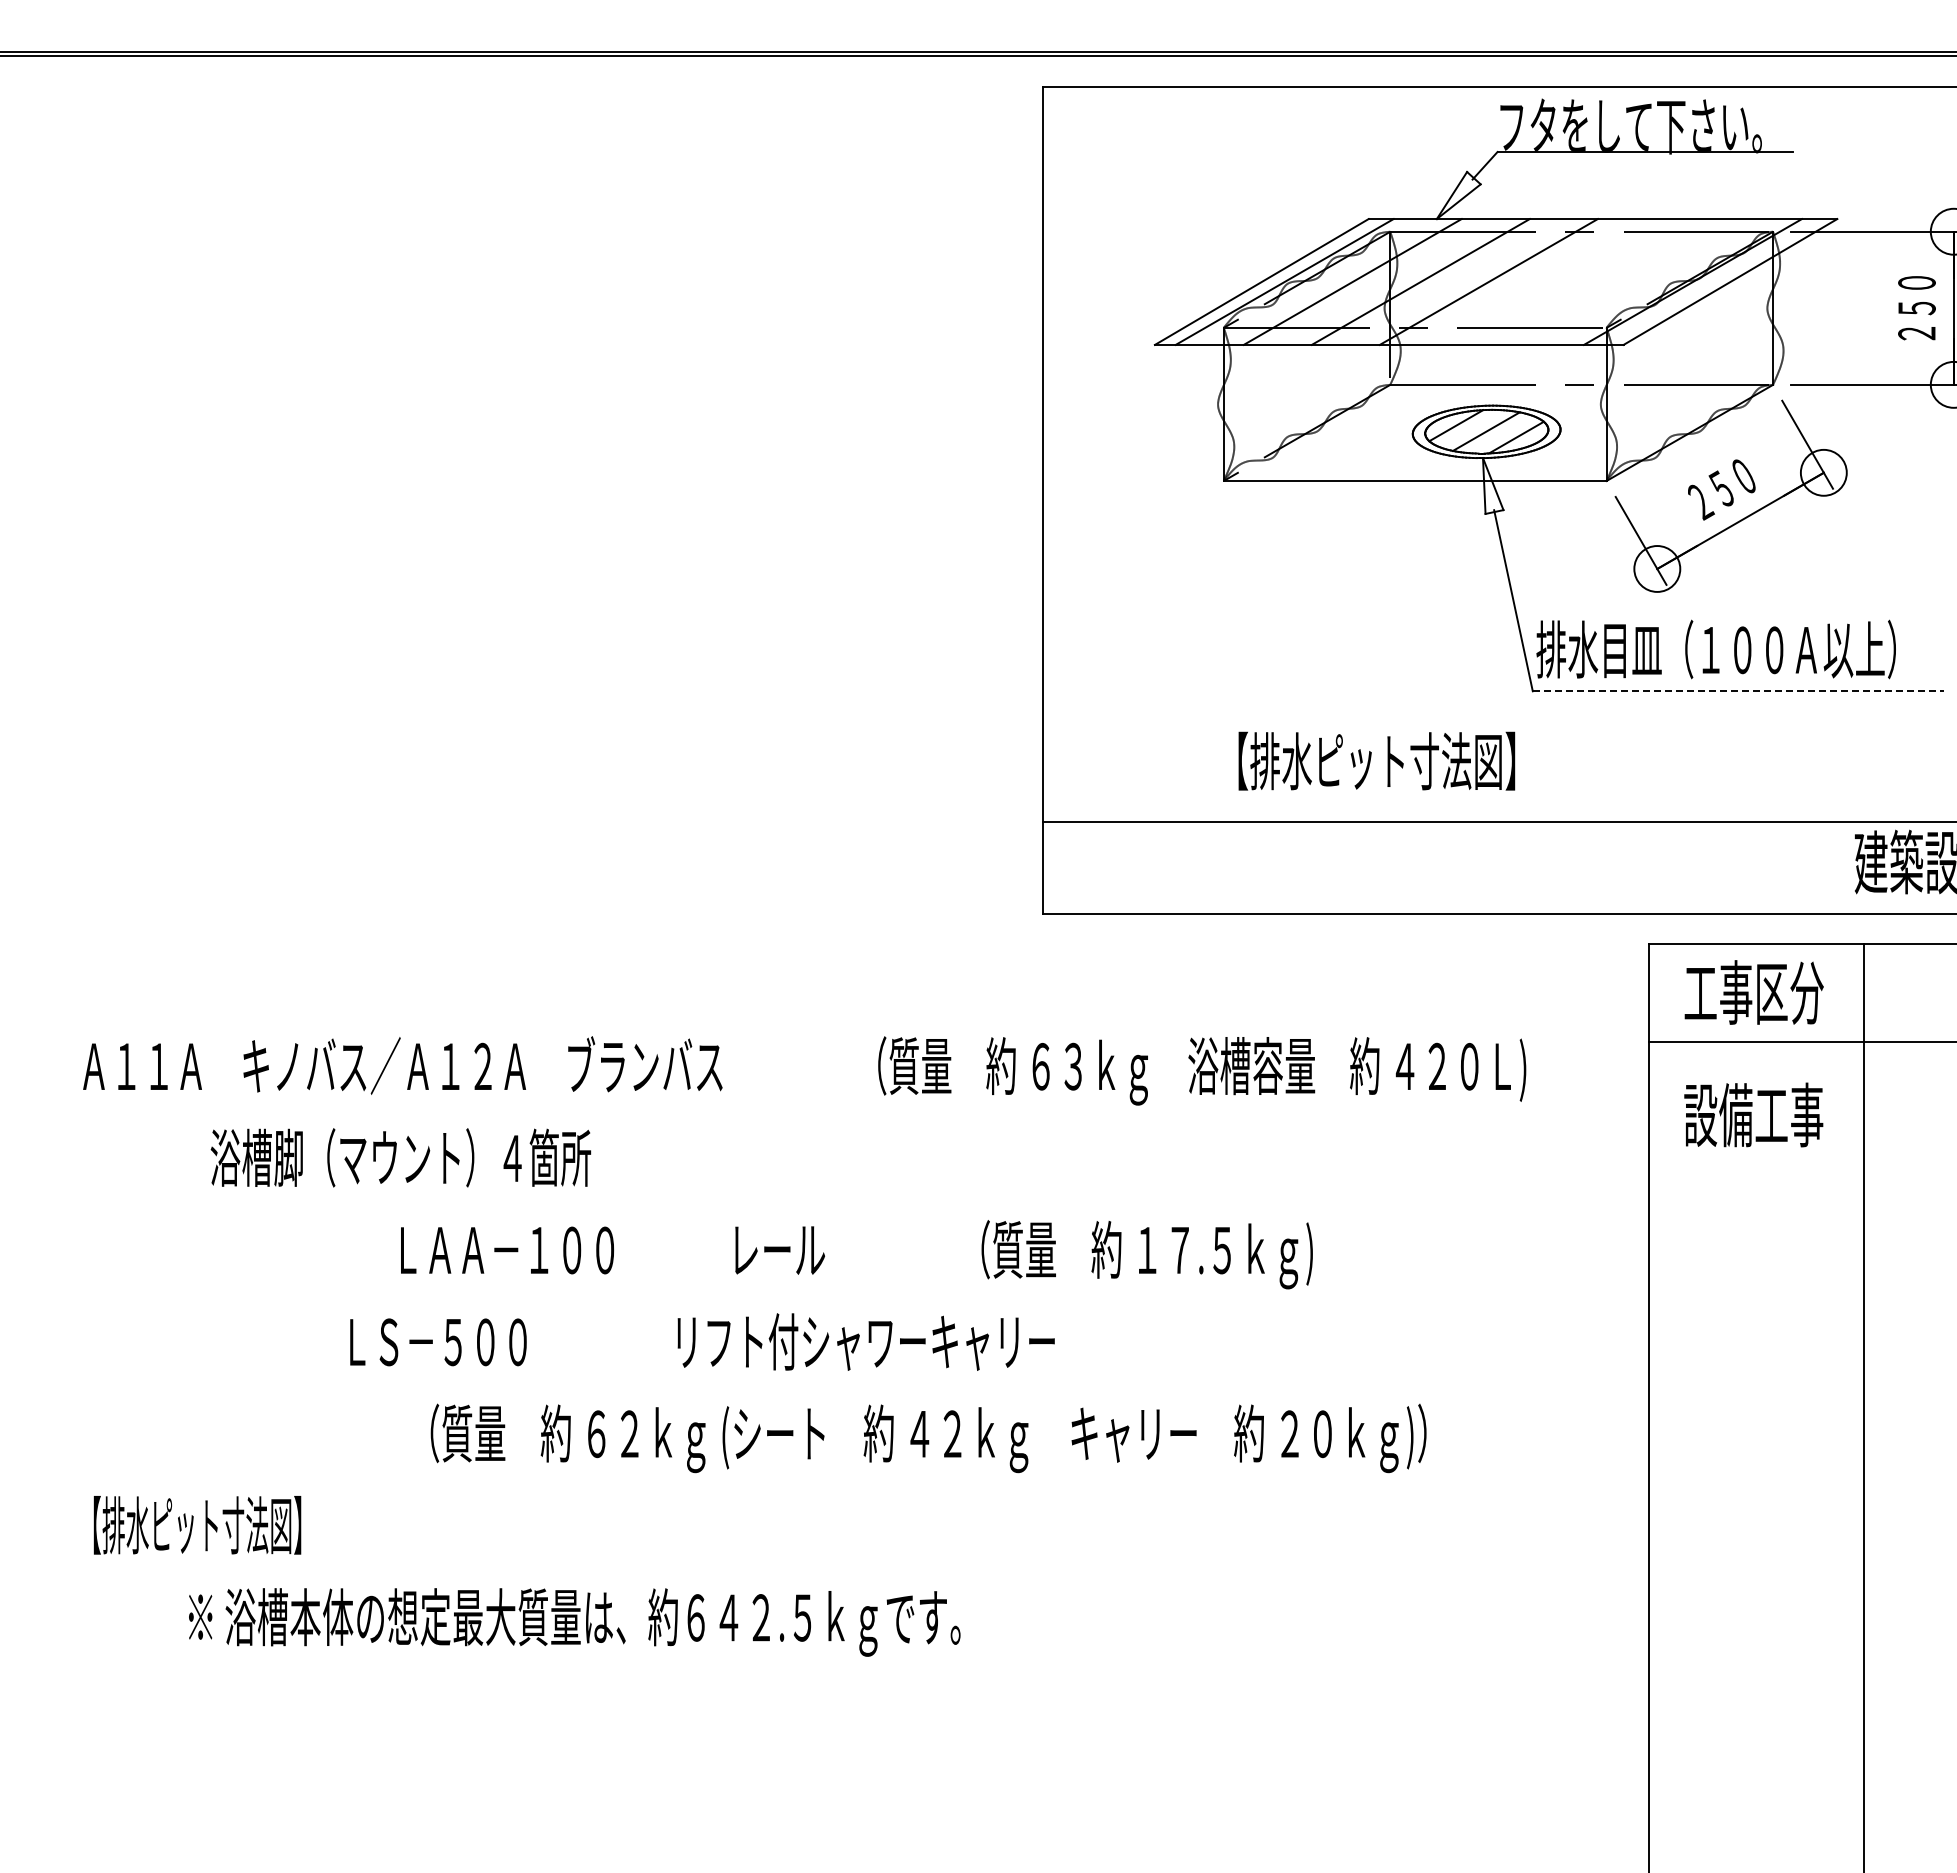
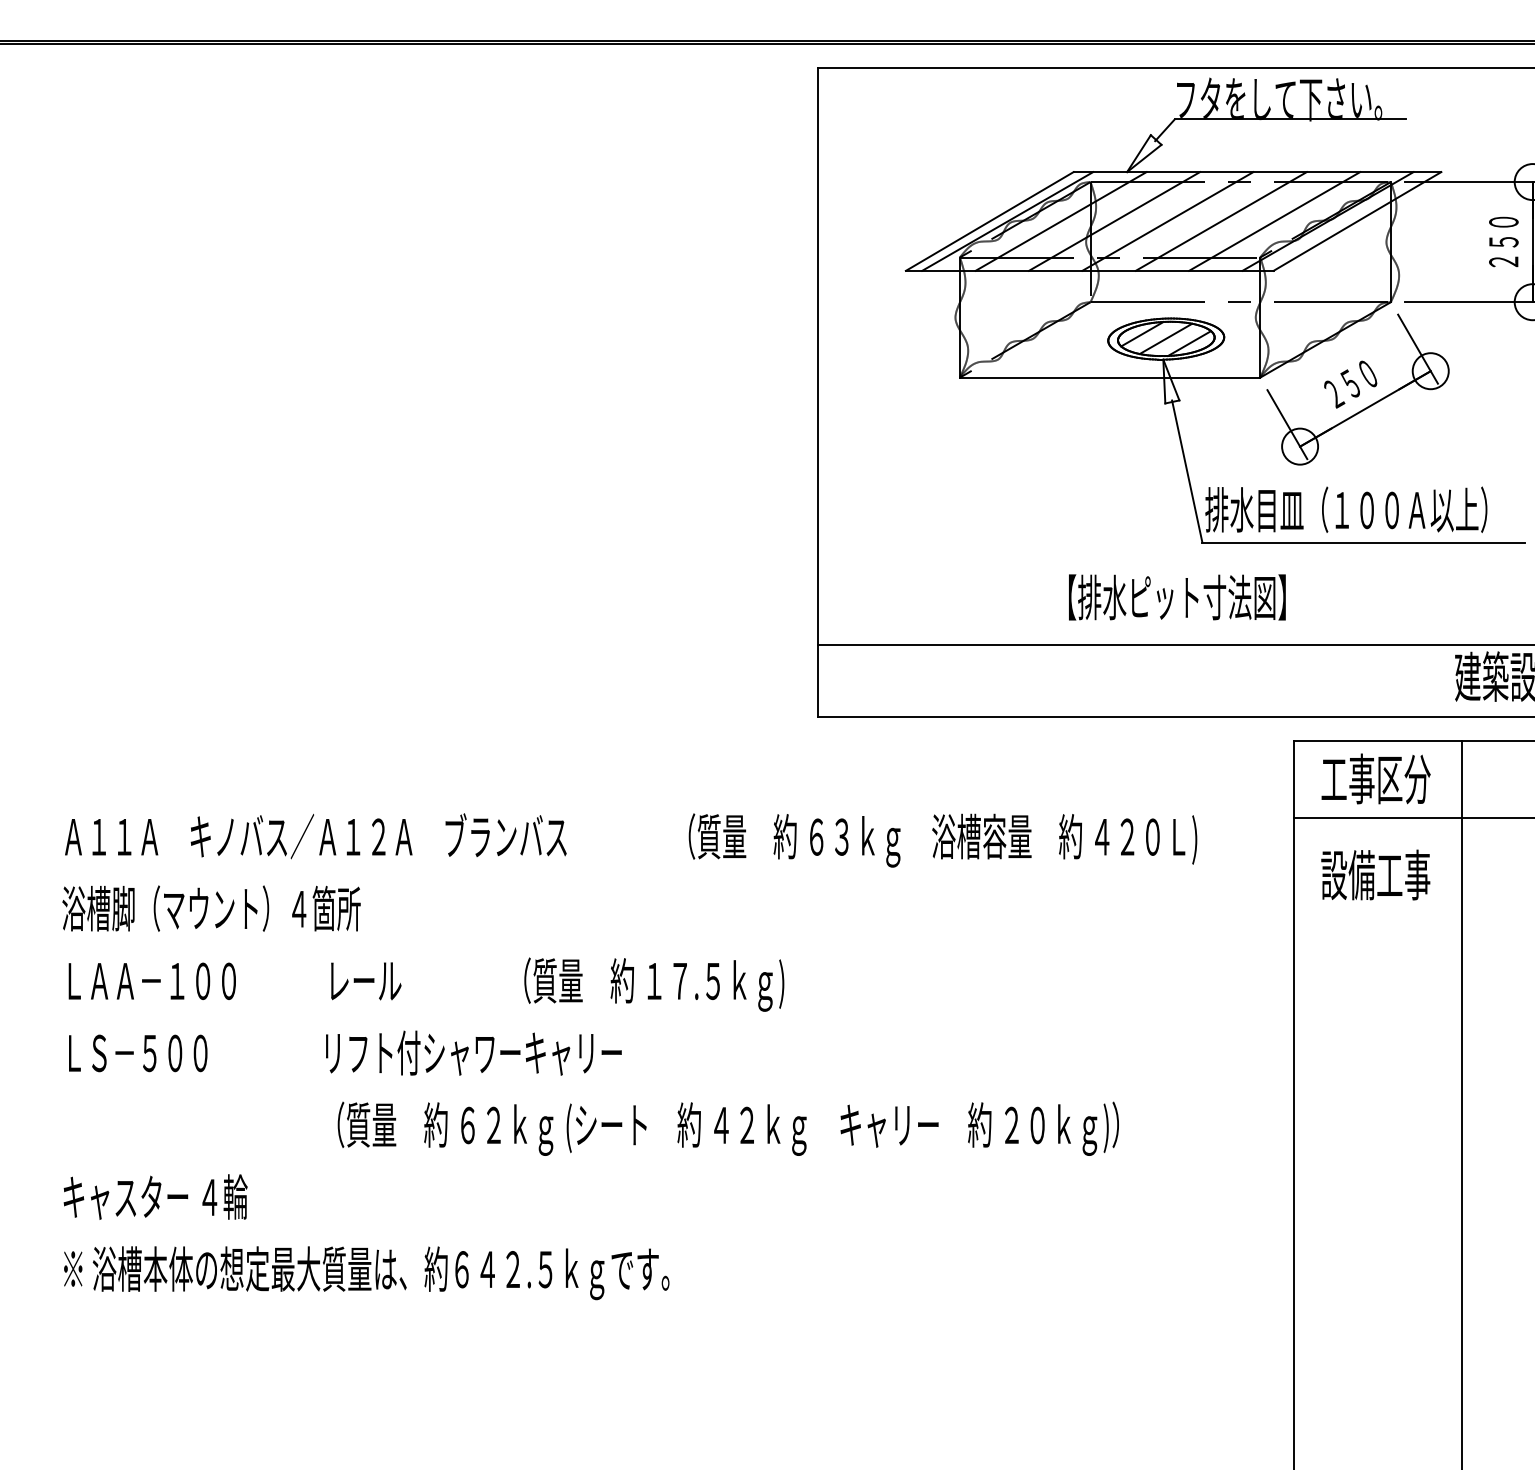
line: (1556, 281) -> (1220, 221), added
line: (1624, 281) -> (1274, 221), added
line: (1738, 691) -> (1363, 542), dashed -> solid
text: (1376, 760) -> (1177, 596), moved
text: (400, 1157) -> (211, 908), moved
text: (856, 1254) -> (426, 984), moved
text: (702, 1341) -> (345, 1052), moved
text: (198, 1525) -> (155, 1197), 【排水ピット寸法図】 -> キャスター ４輪
text: (574, 1622) -> (366, 1273), moved

